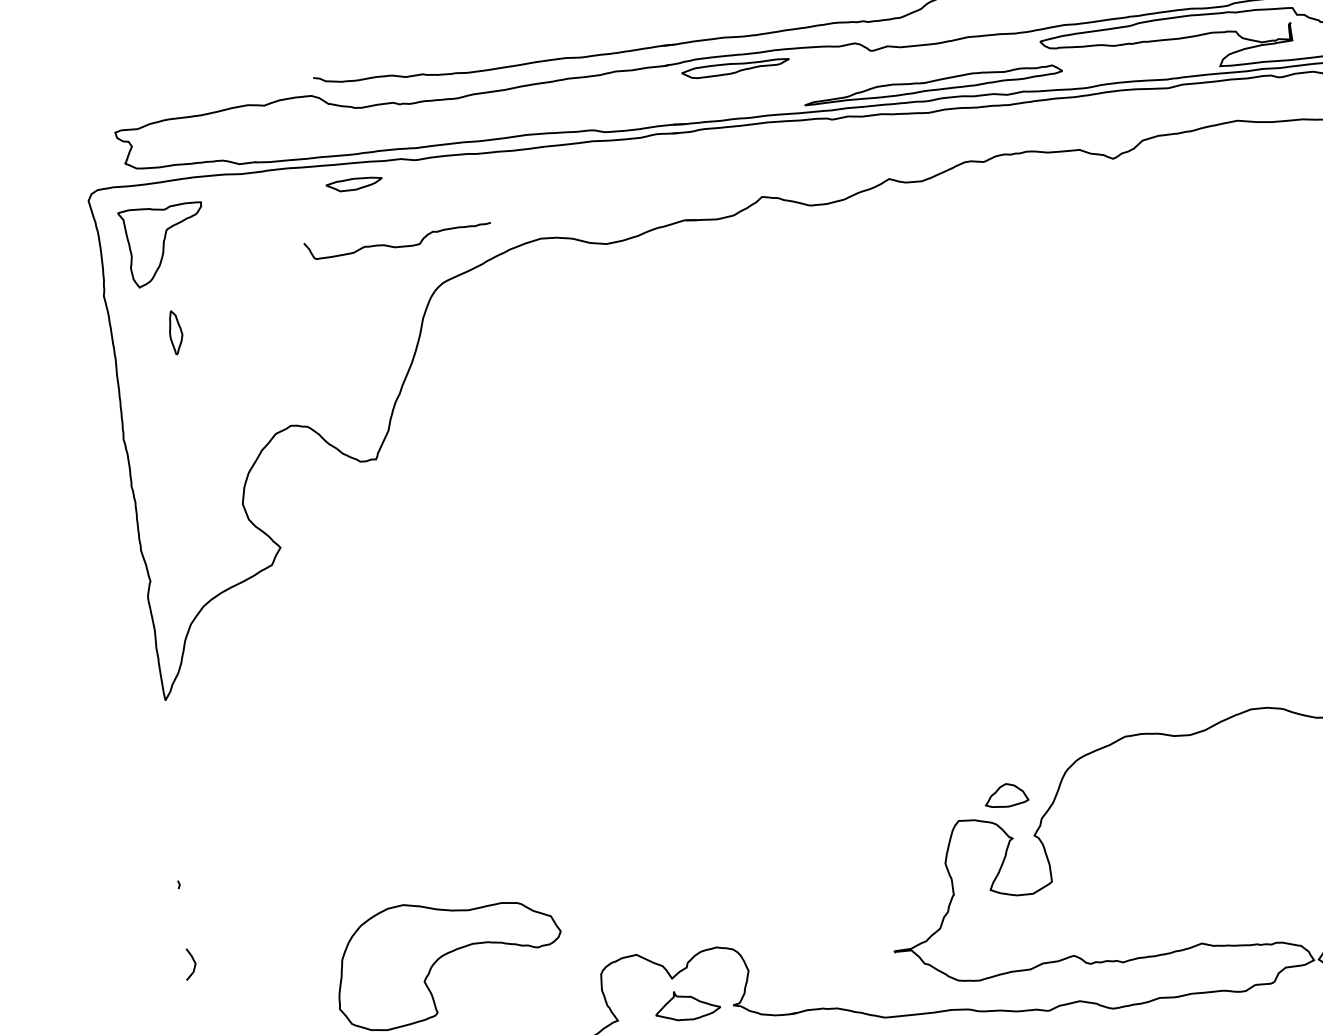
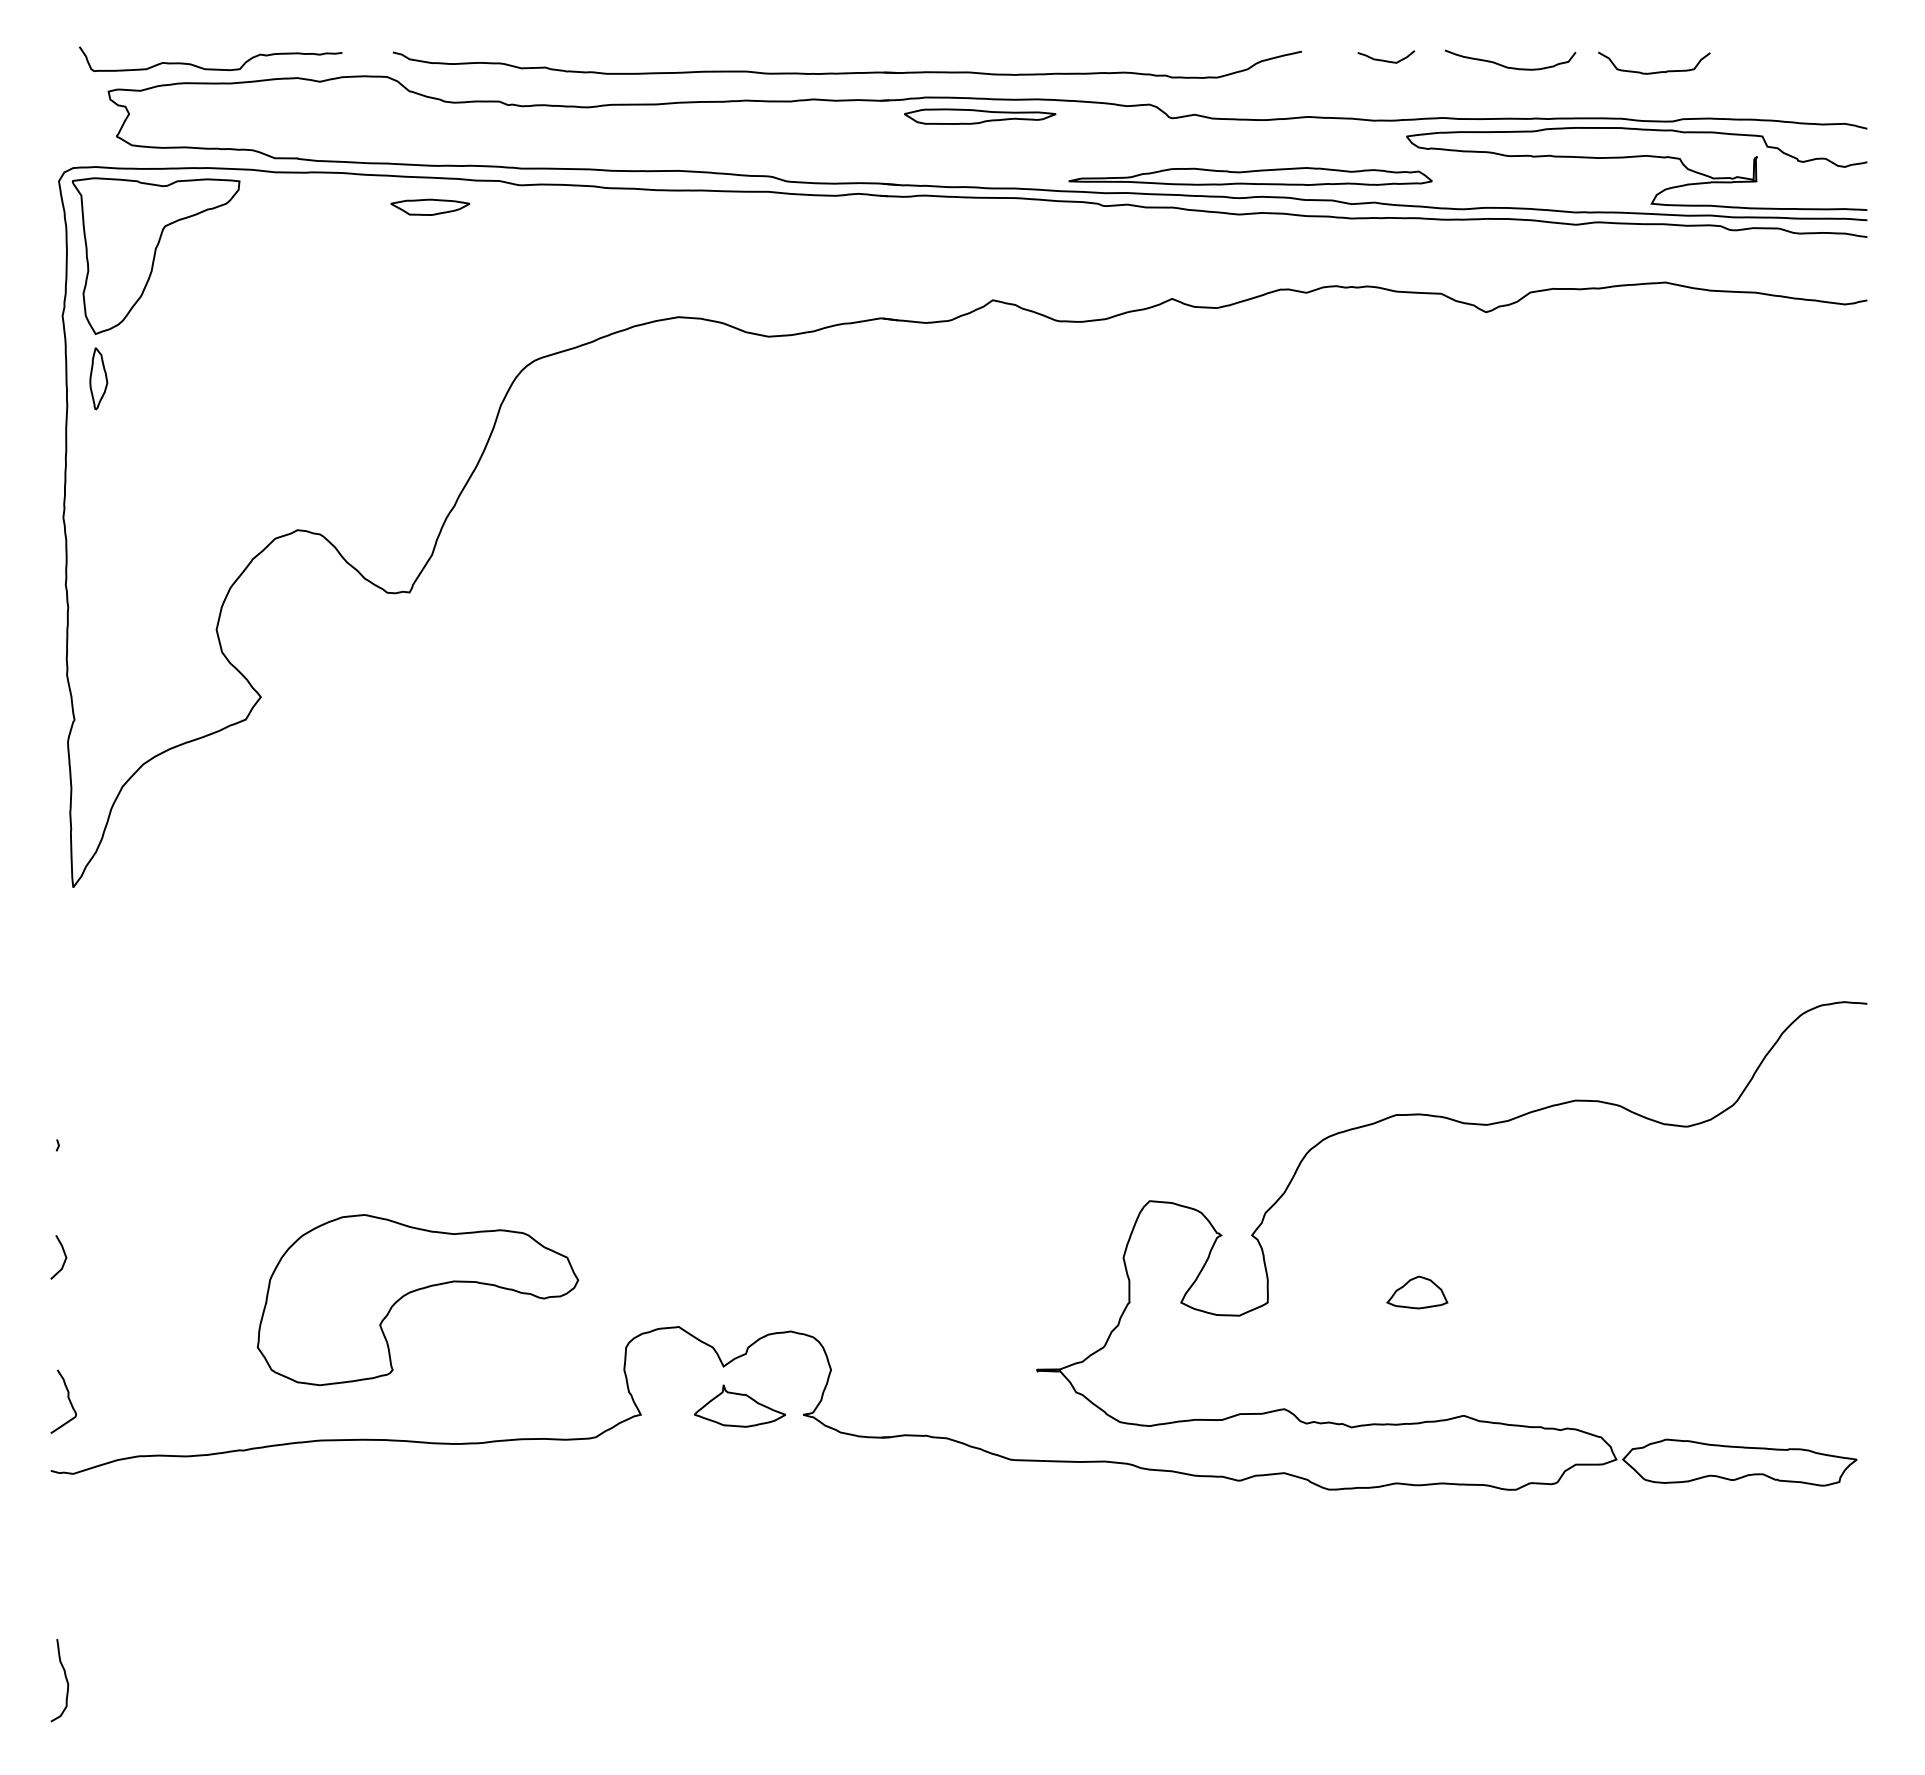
part: (164, 245) -> (155, 256), size x1.43
curve: (398, 246) -> (210, 68), moved
part: (175, 332) -> (98, 378), moved
part: (1006, 795) -> (1417, 1292), moved

